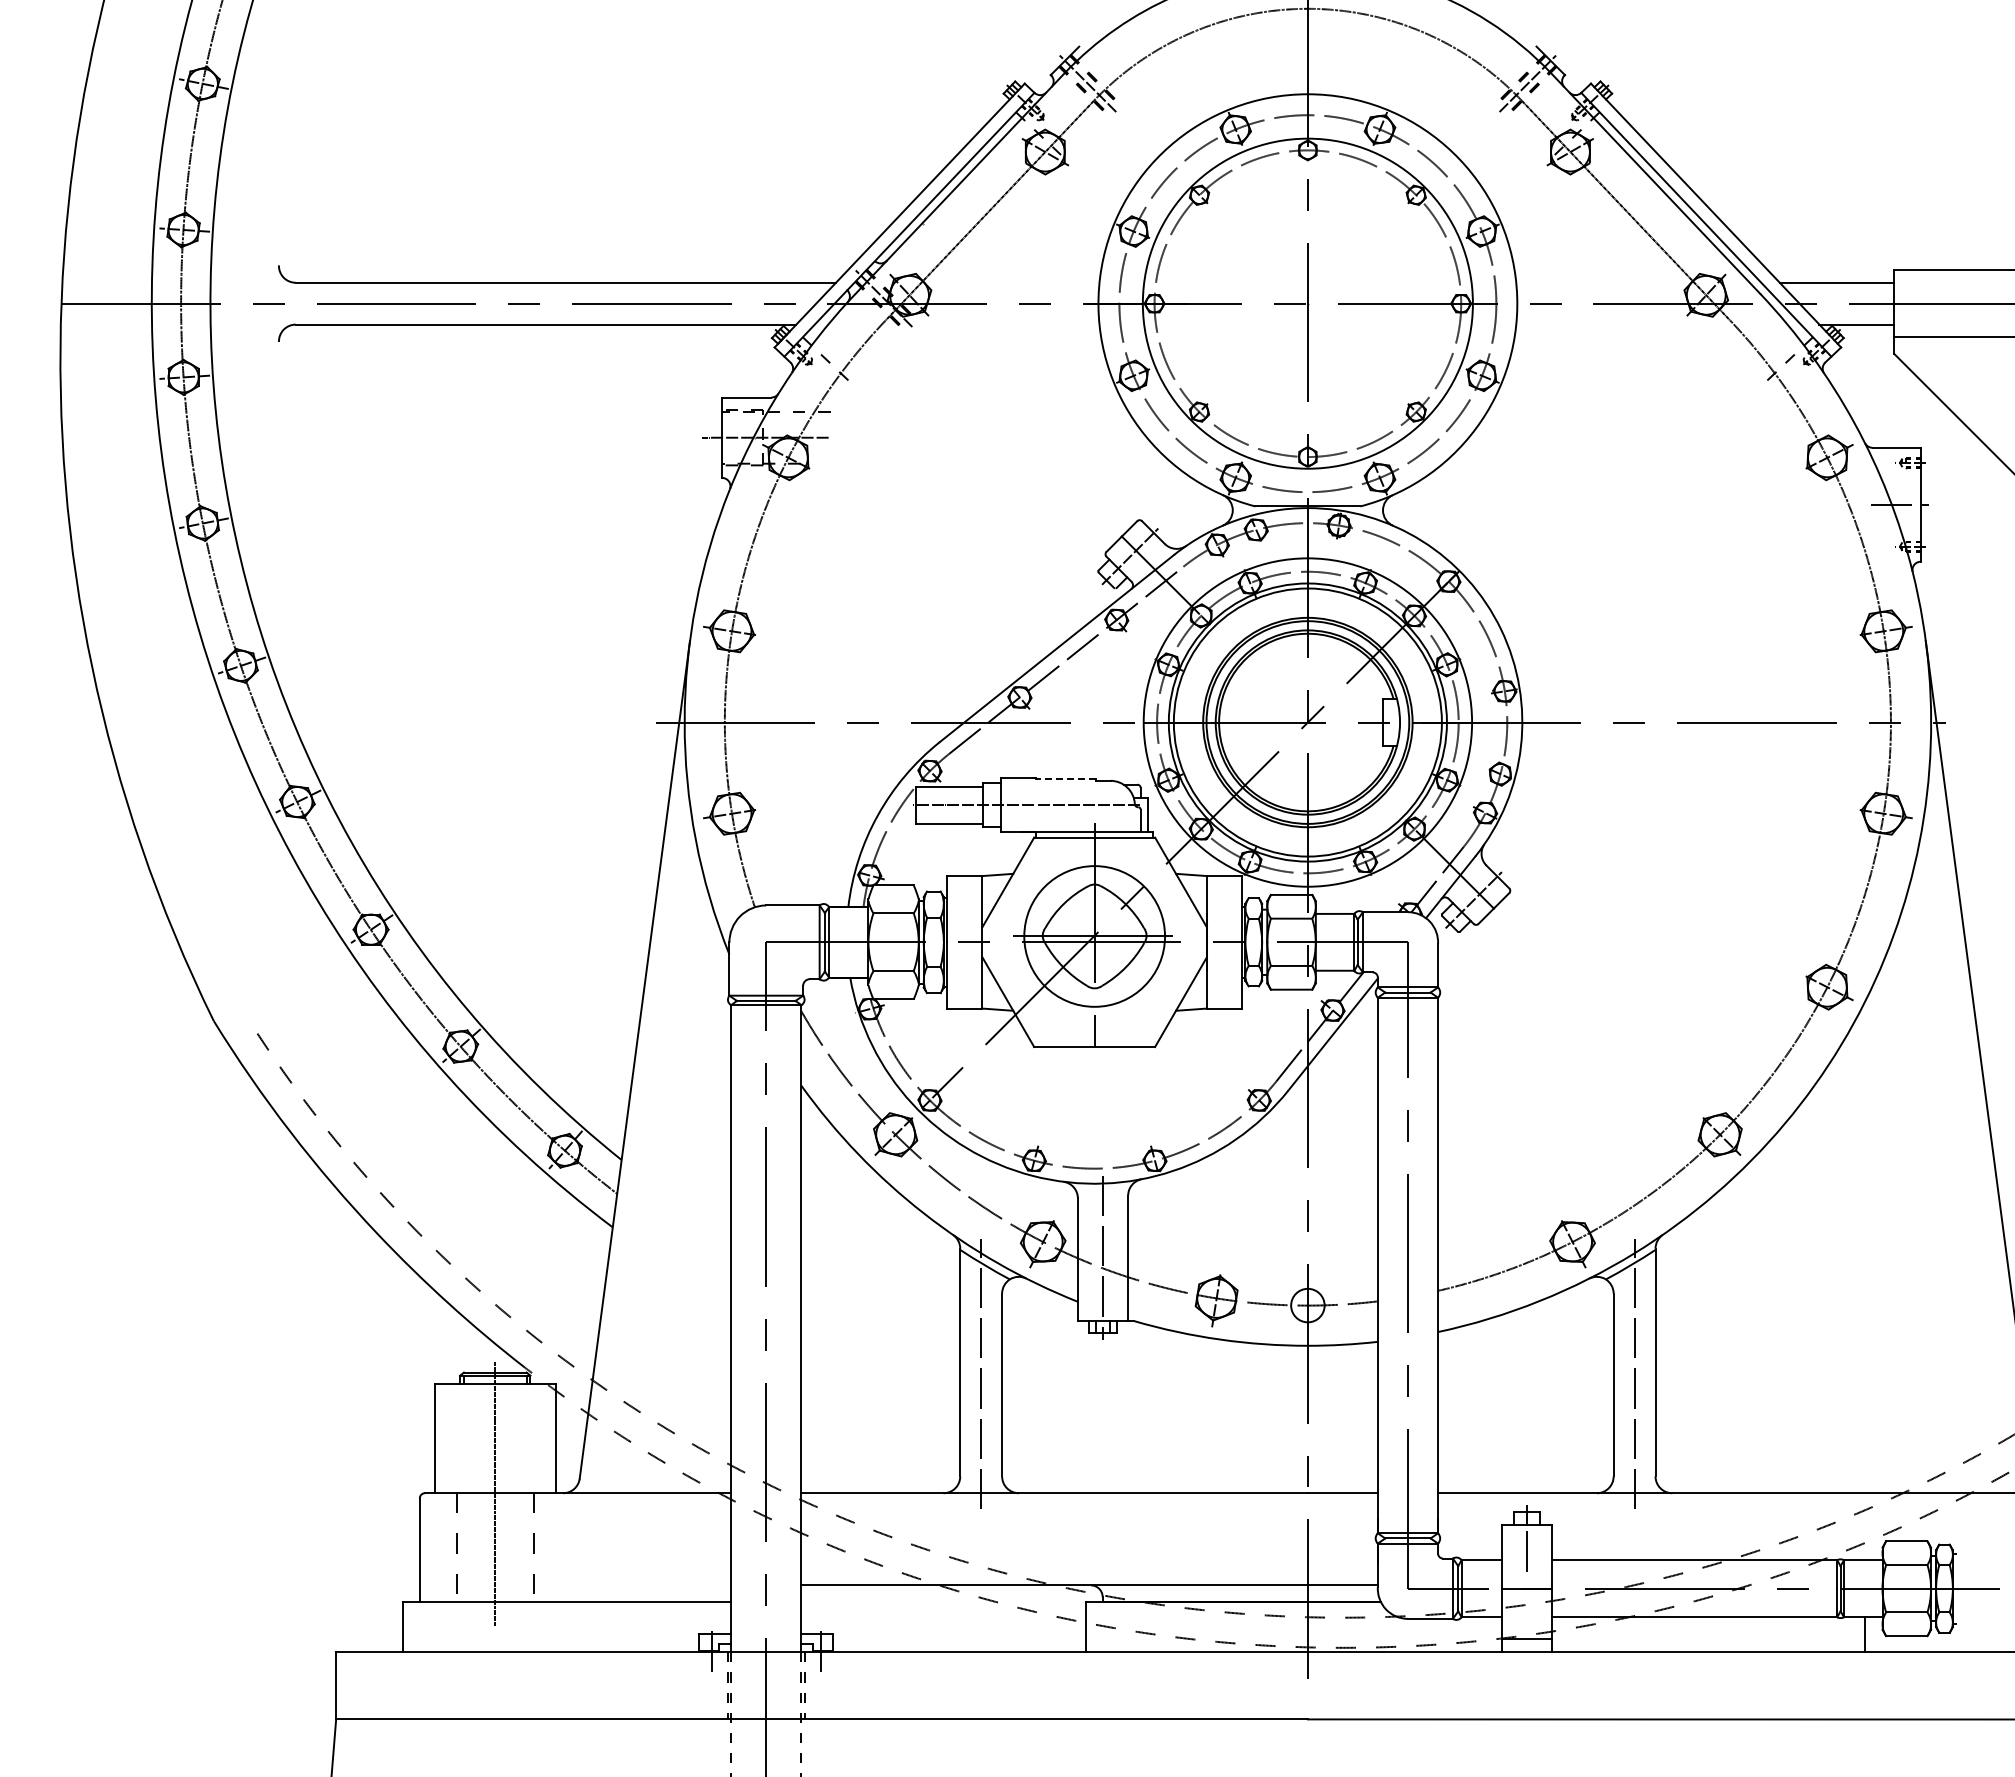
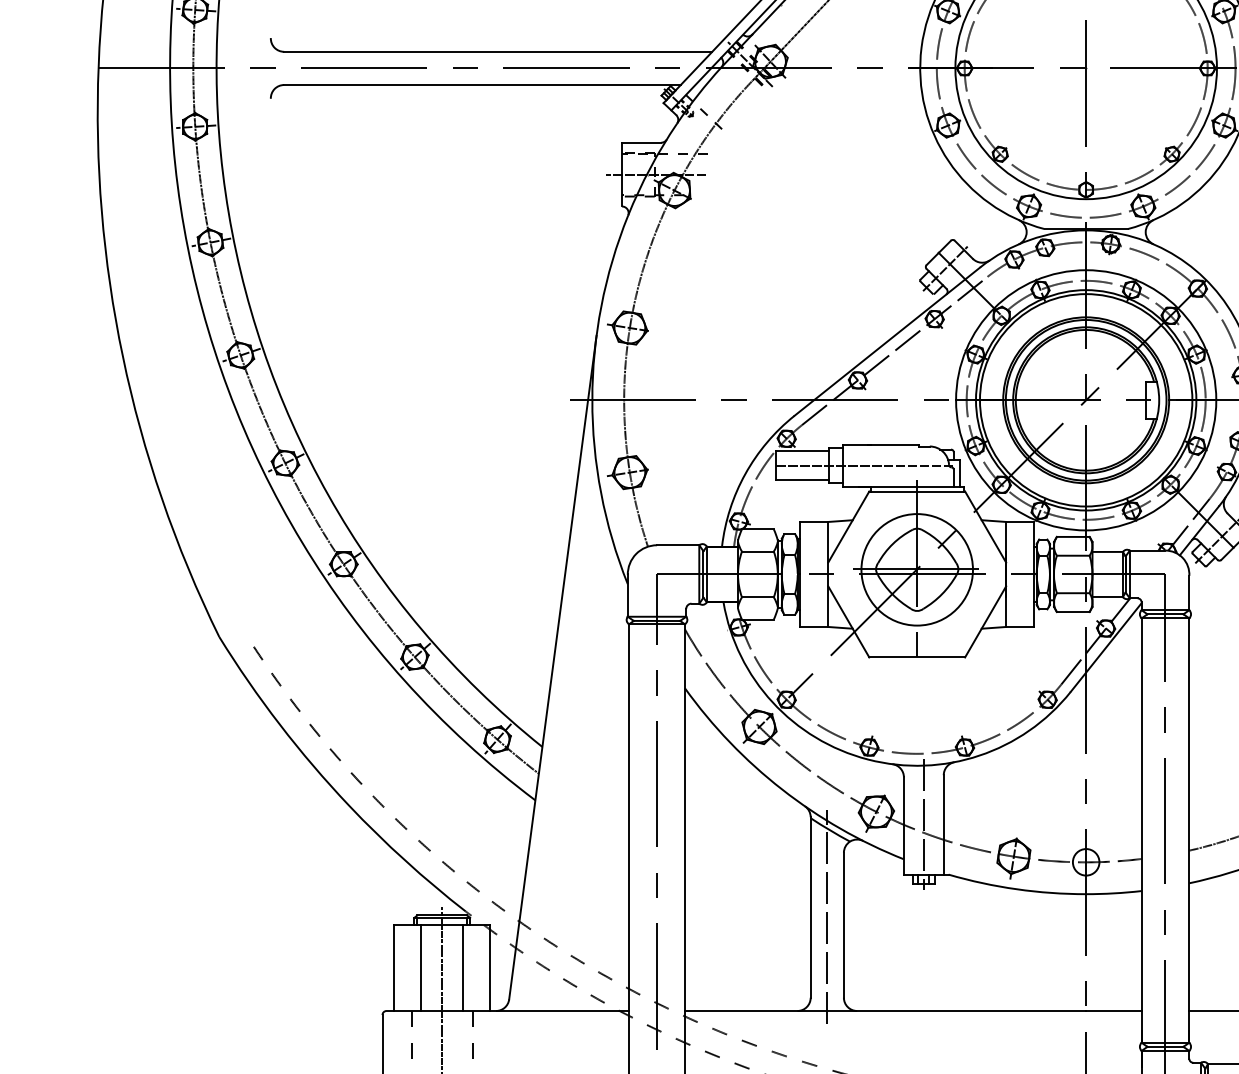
line: (1065, 778) -> (894, 444), dashed -> solid
line: (468, 1438) -> (421, 967), added
line: (521, 1438) -> (463, 967), added

